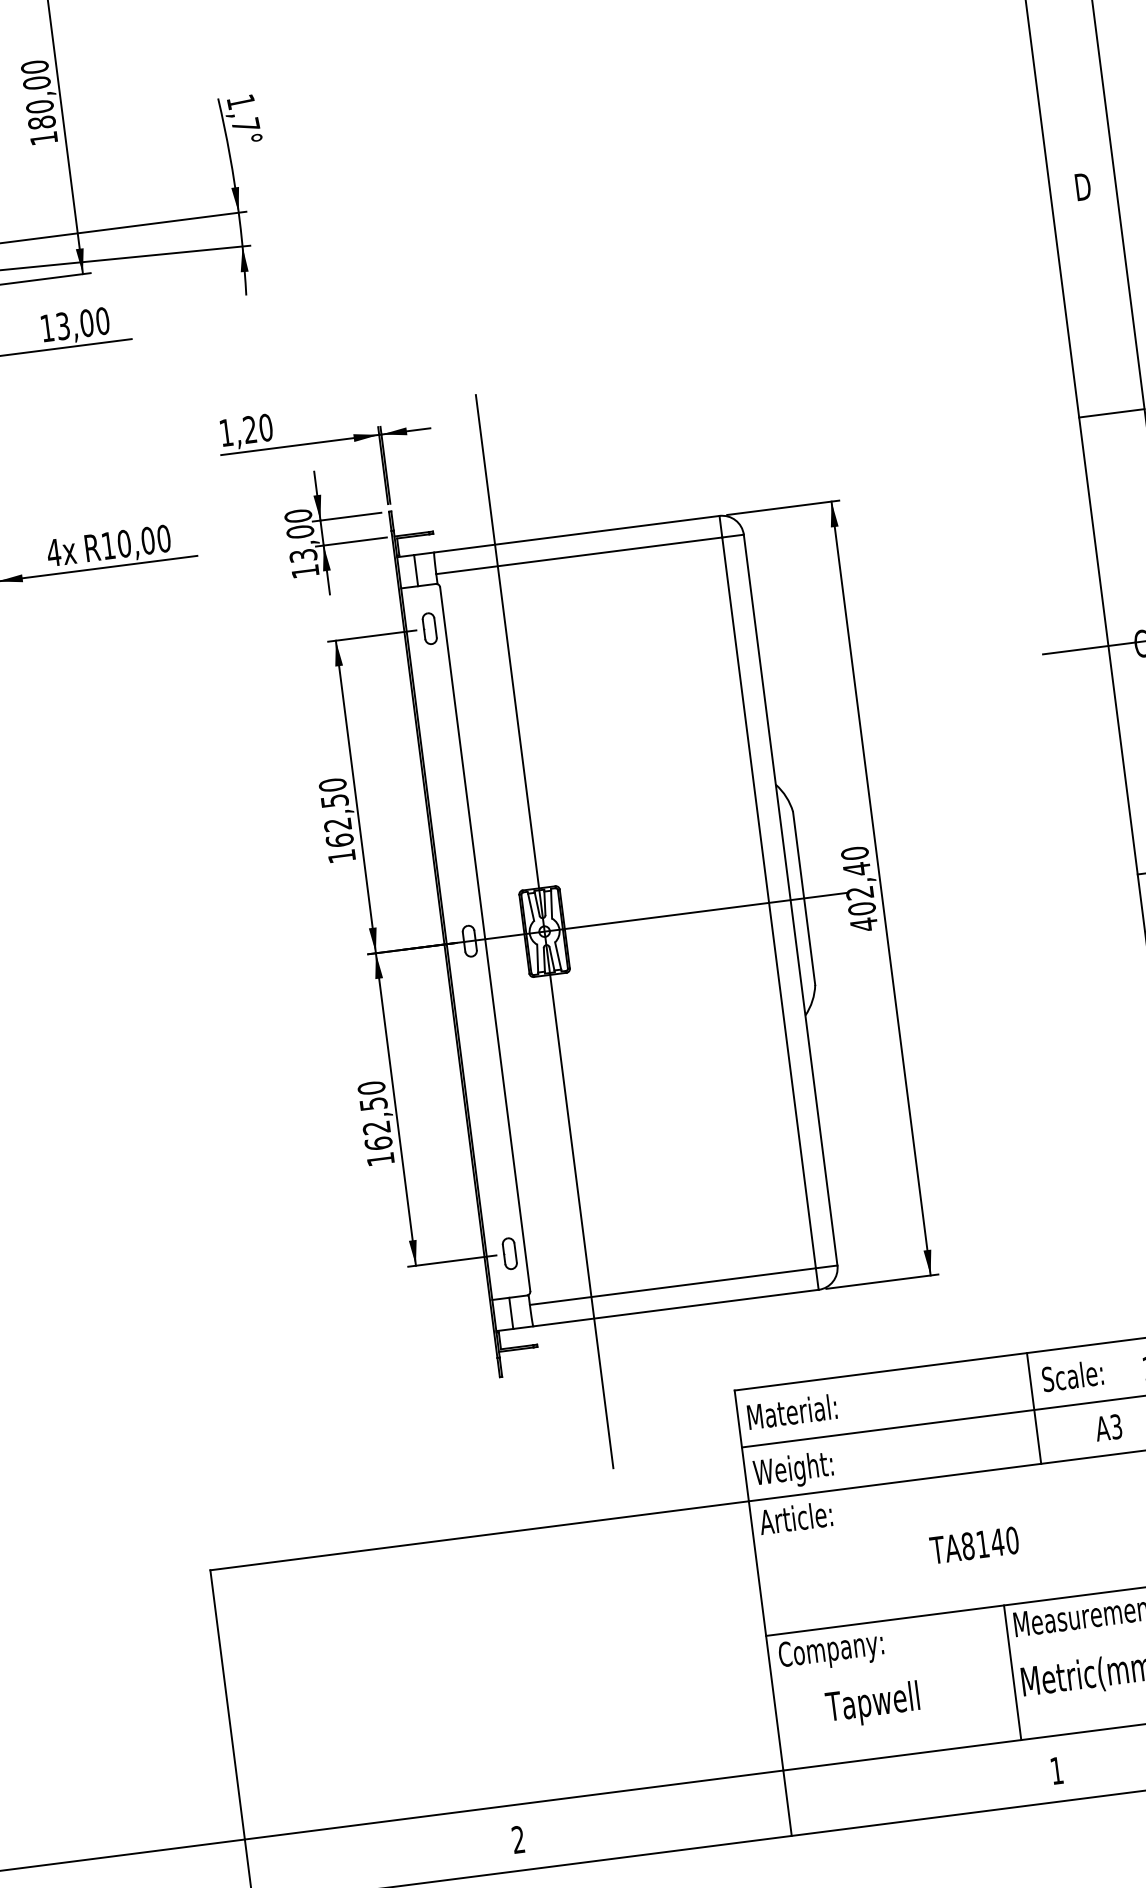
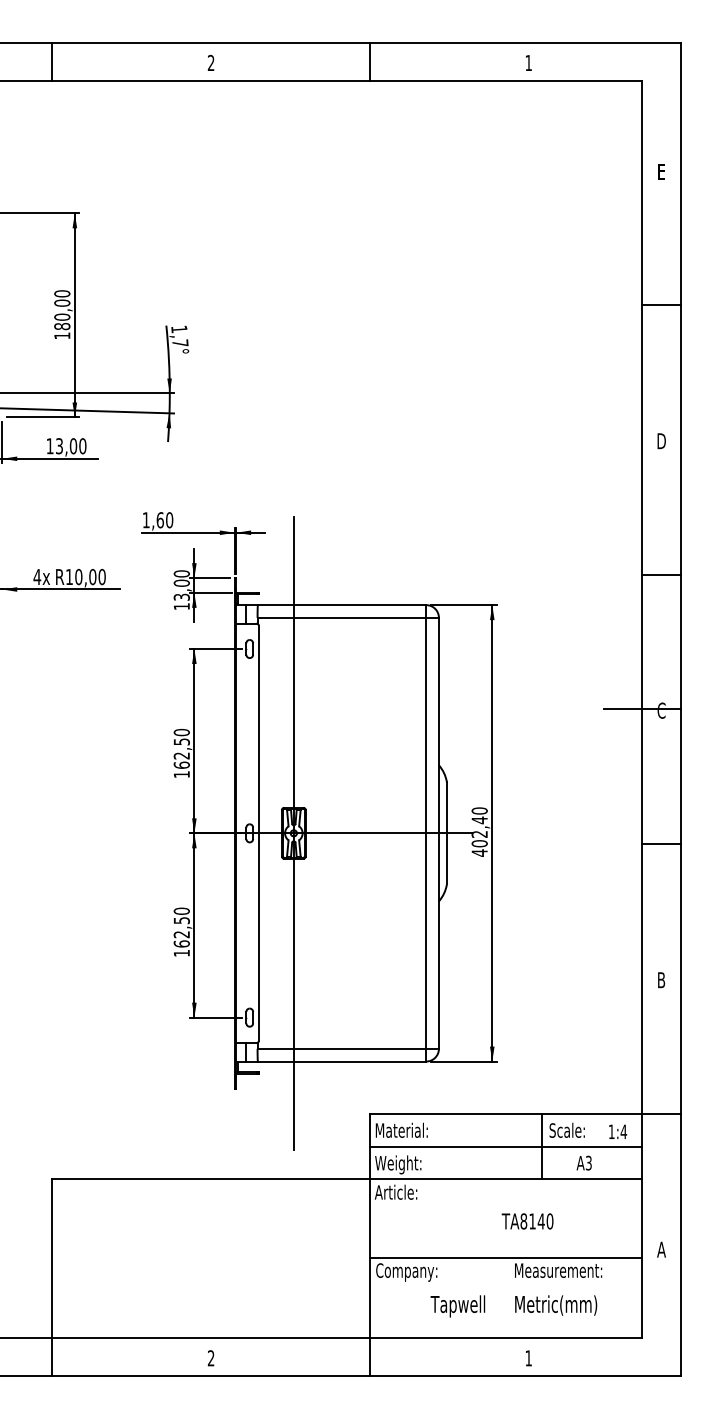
text: (248, 430) -> (159, 520), 1,20 -> 1,60
text: (974, 1545) -> (527, 1221), moved
line: (1012, 1671) -> (510, 1297), removed
text: (872, 1705) -> (457, 1306), moved

